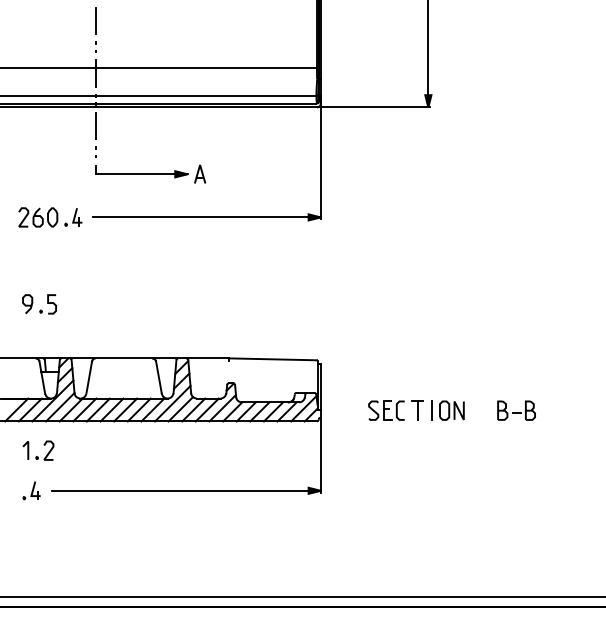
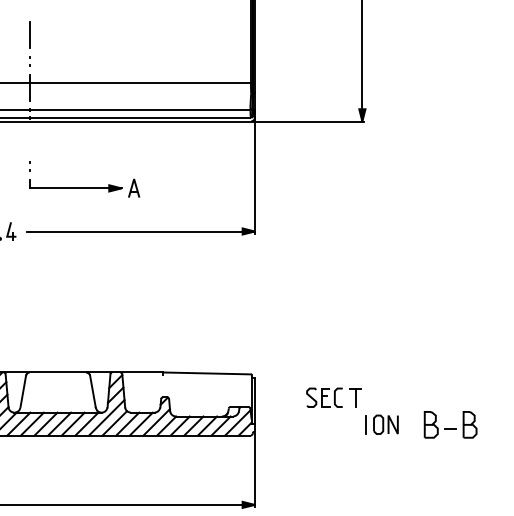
line: (96, 126) -> (30, 140), removed
part: (395, 410) -> (333, 397), moved
part: (516, 410) -> (450, 424), size x1.4

